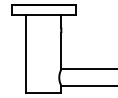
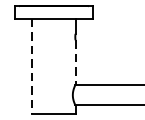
line: (61, 51) -> (75, 63), solid -> dashed
line: (26, 54) -> (32, 66), solid -> dashed

